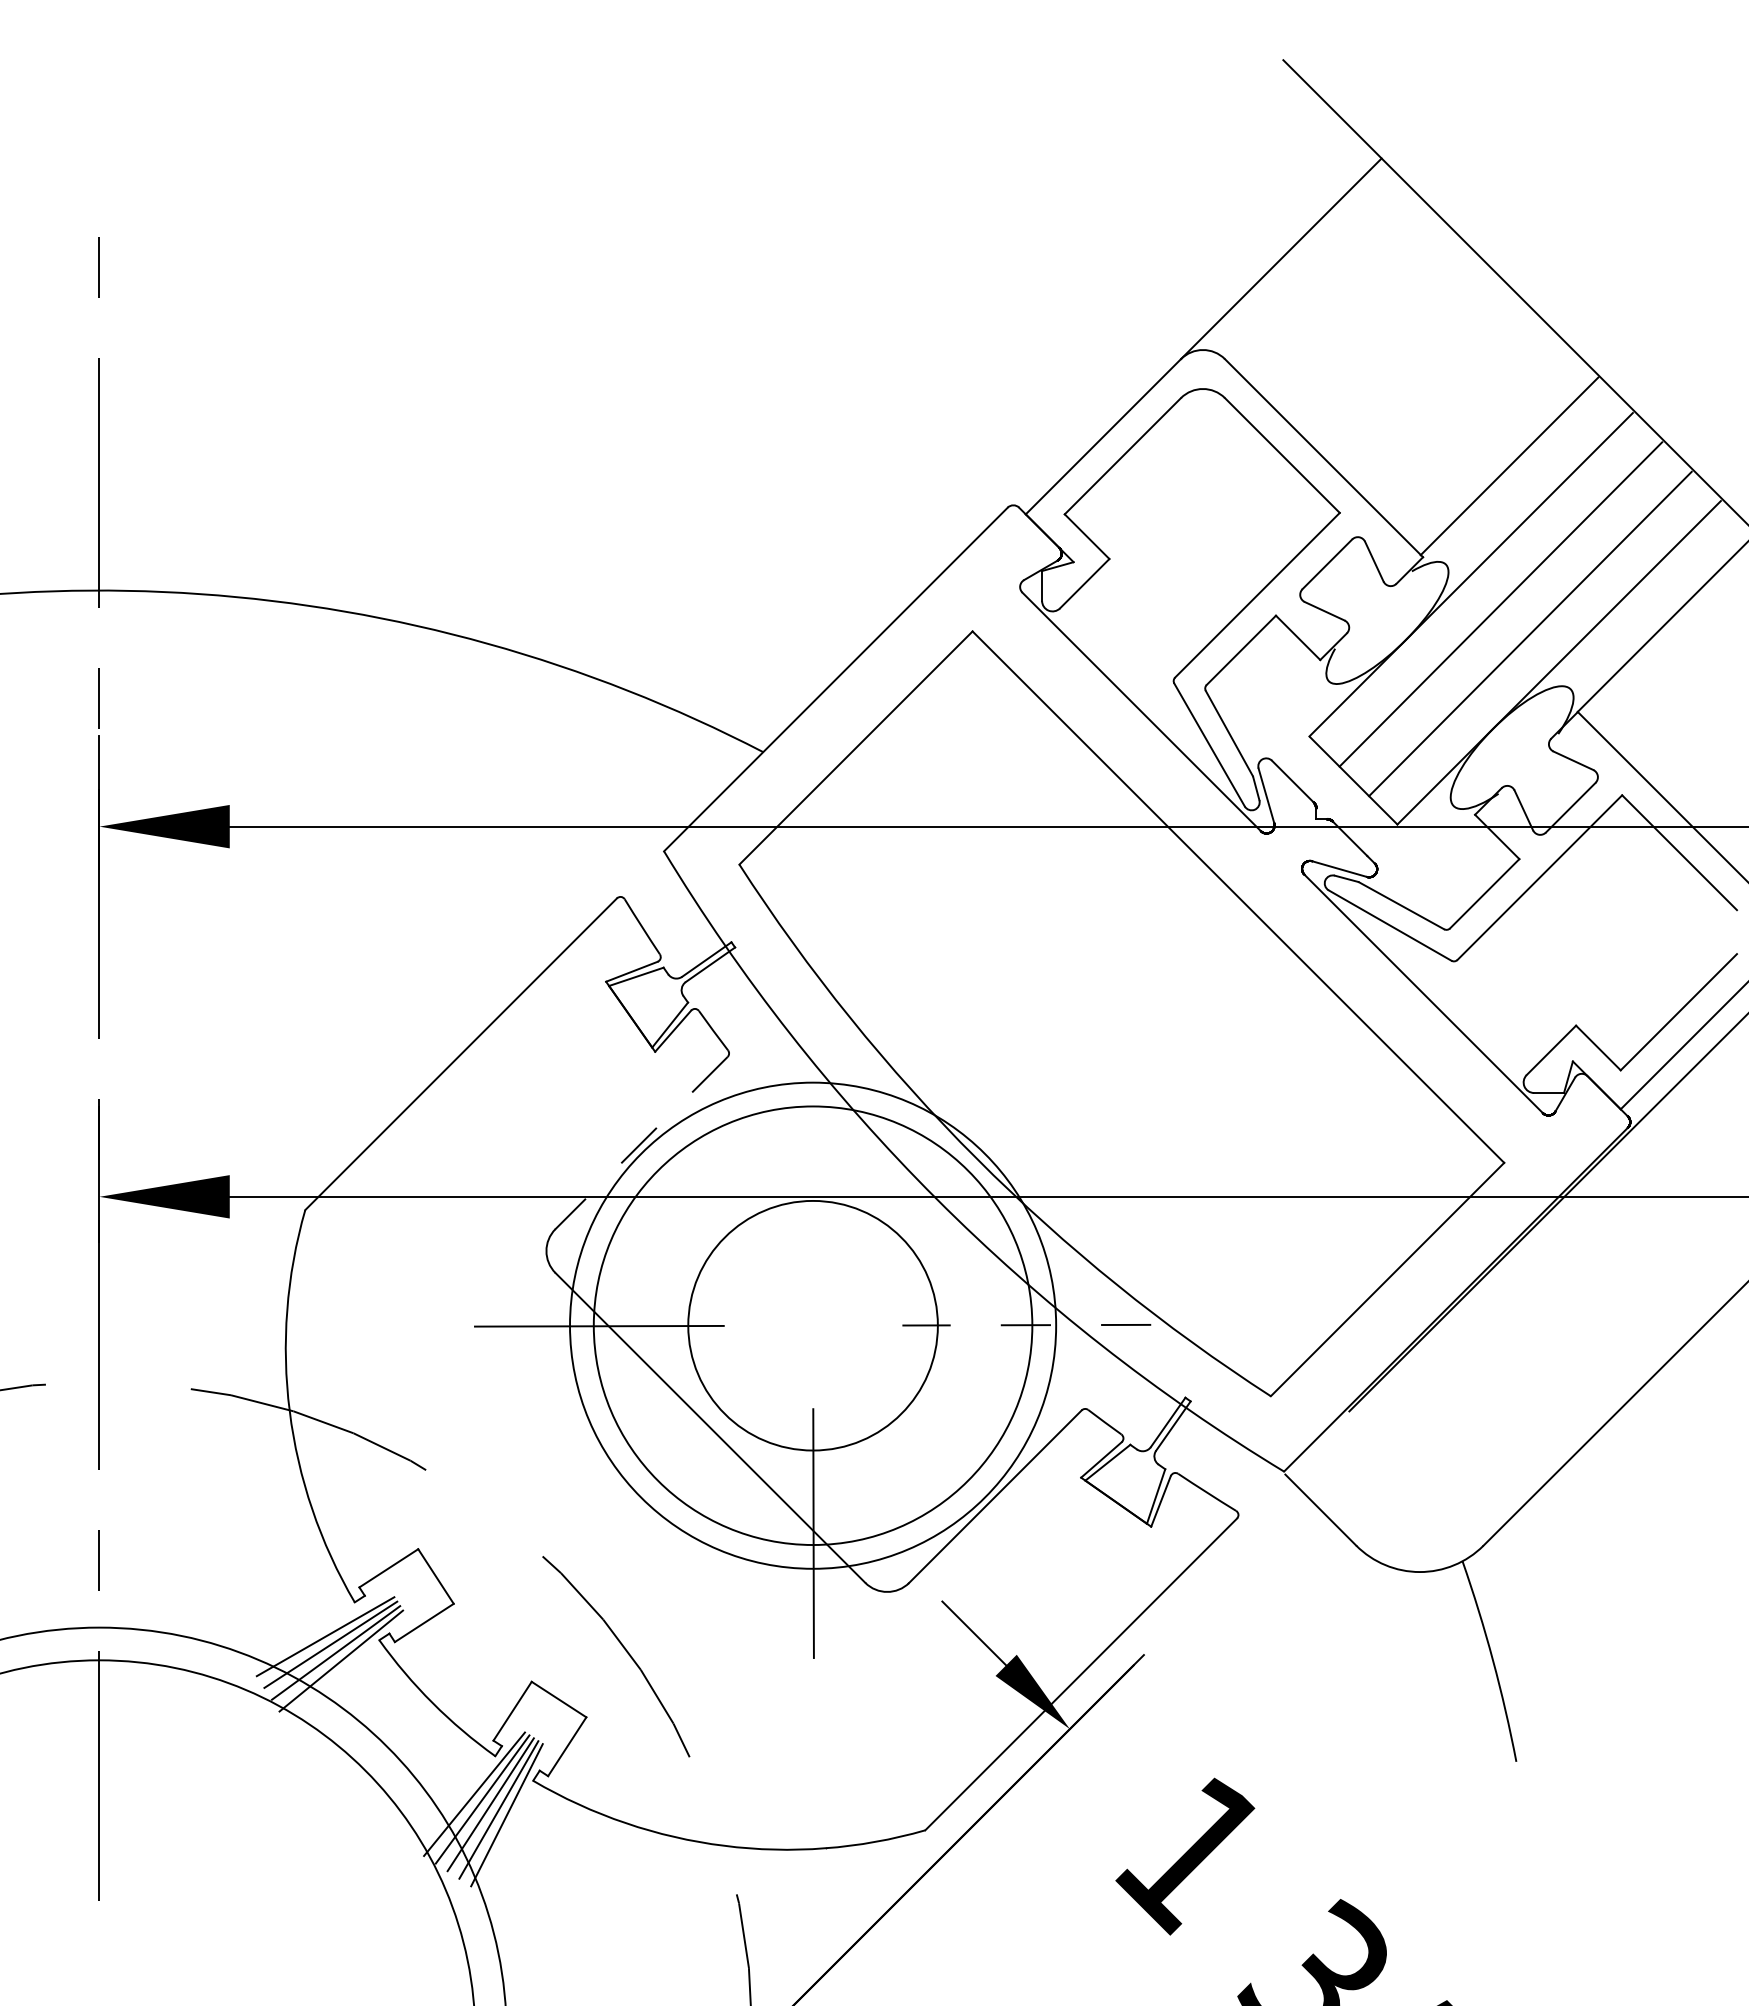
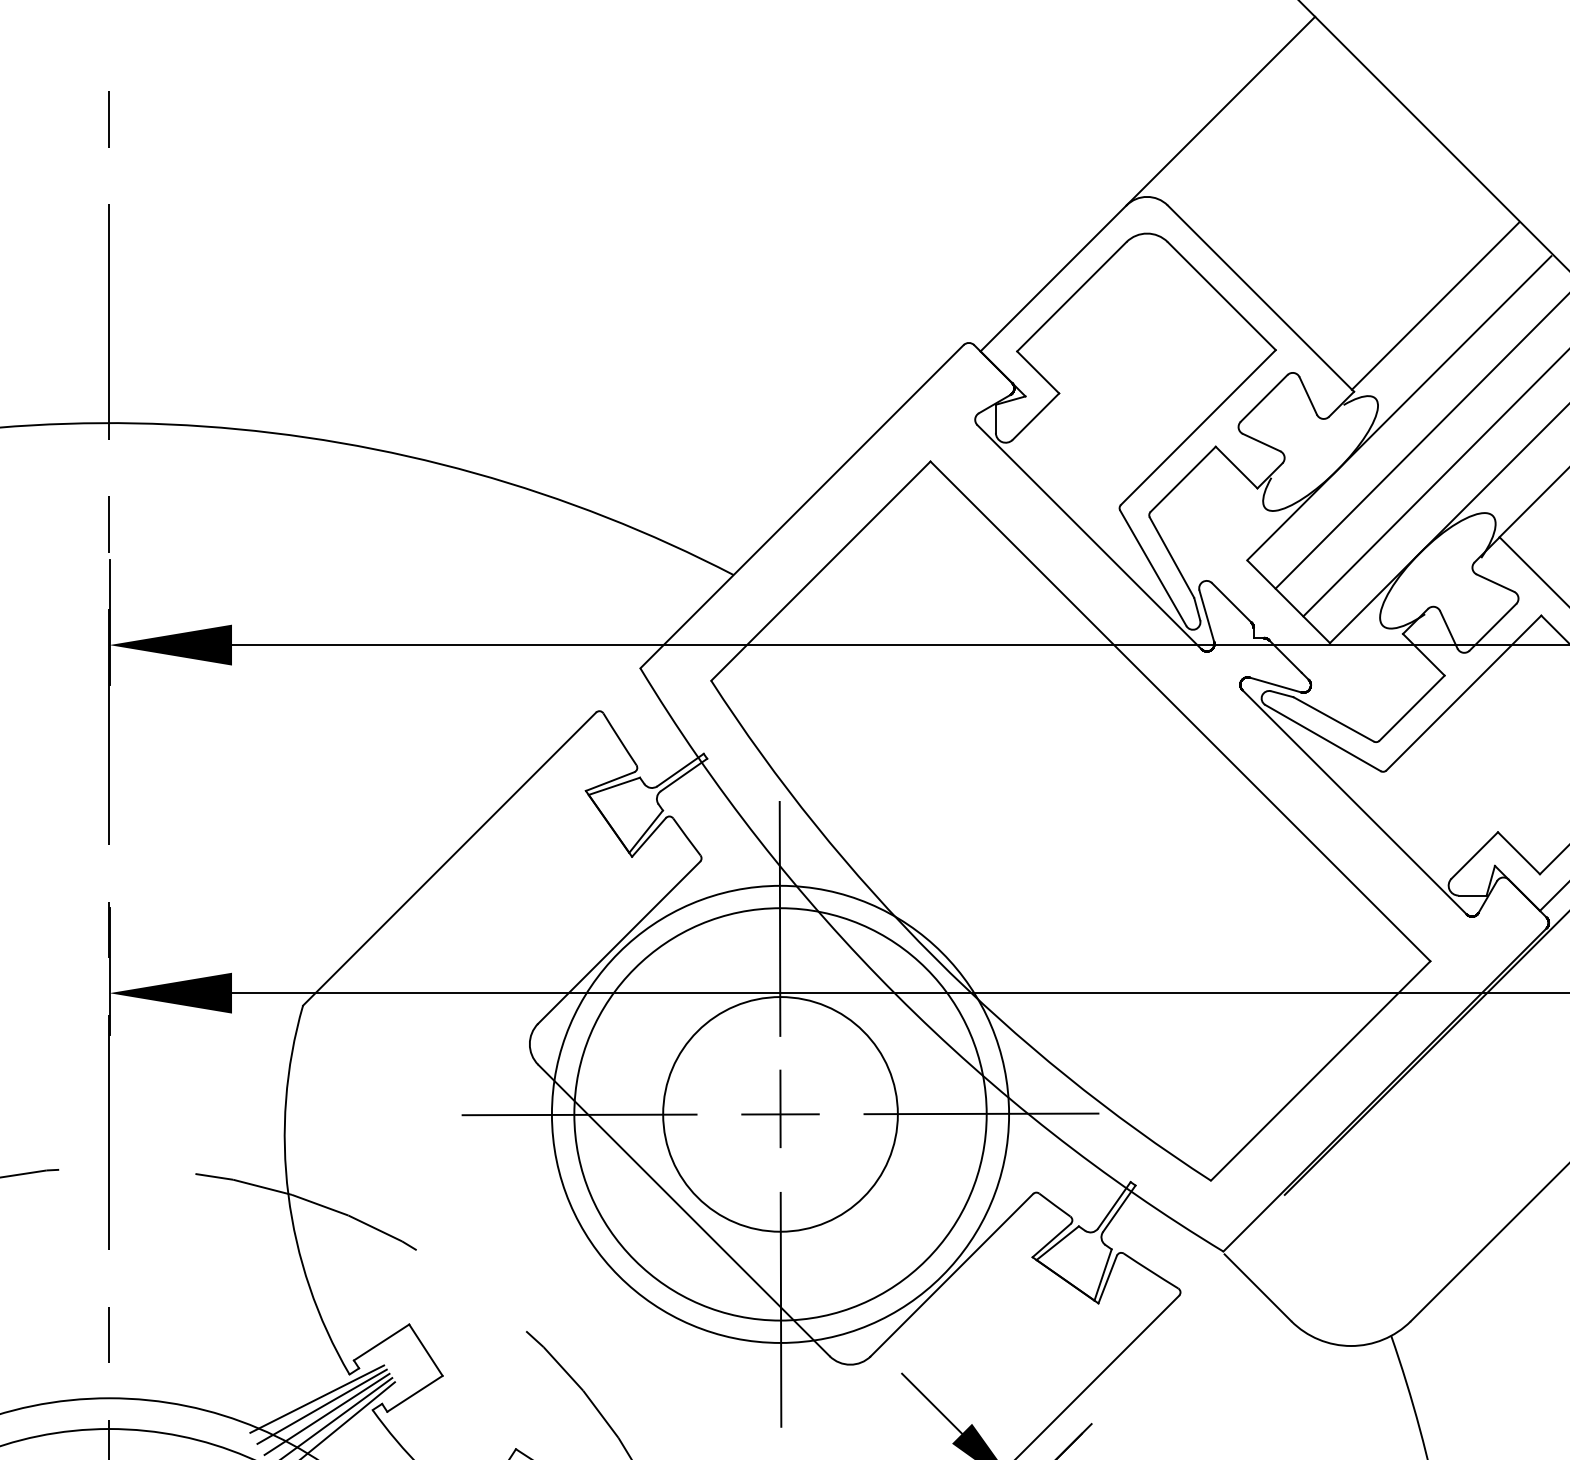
line: (812, 1117) -> (779, 918), added
line: (640, 1143) -> (618, 943), dashed -> solid
part: (812, 1319) -> (779, 1108), added
line: (1026, 1325) -> (981, 1114), dashed -> solid
line: (320, 1628) -> (317, 1399), added

